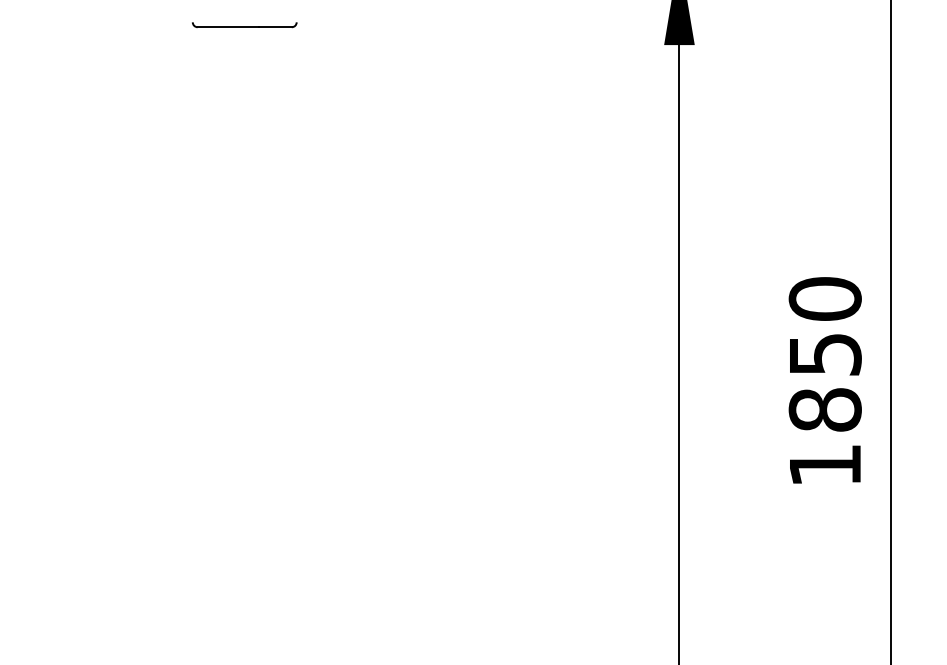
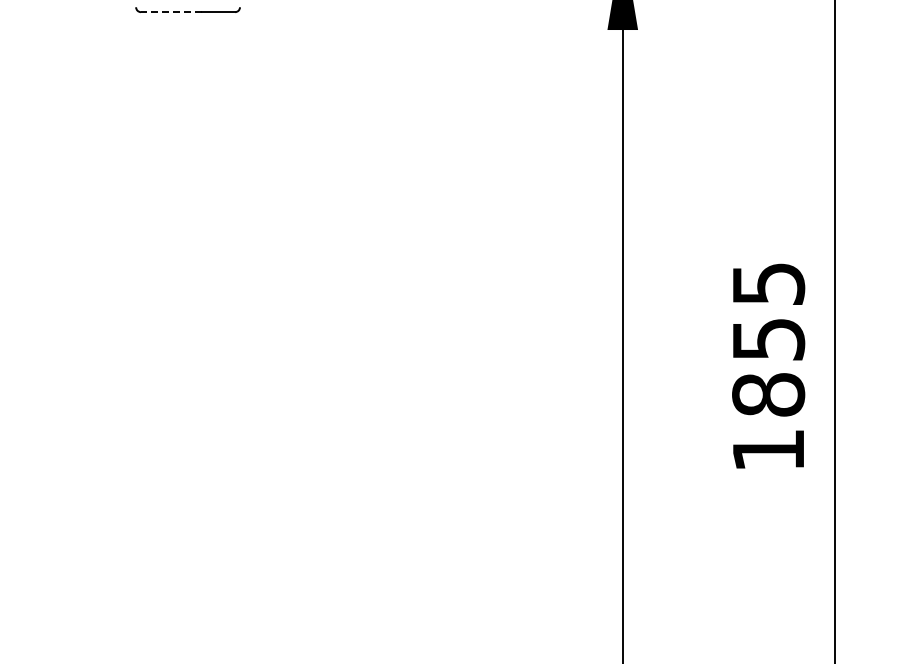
line: (228, 27) -> (171, 12), solid -> dashed
text: (824, 298) -> (767, 283), 1850 -> 1855

